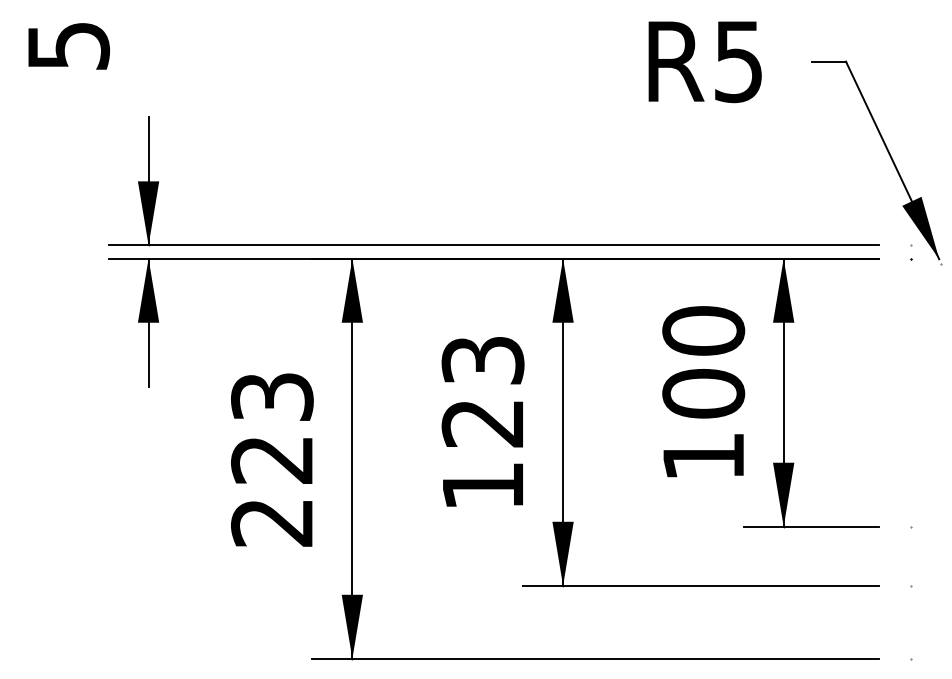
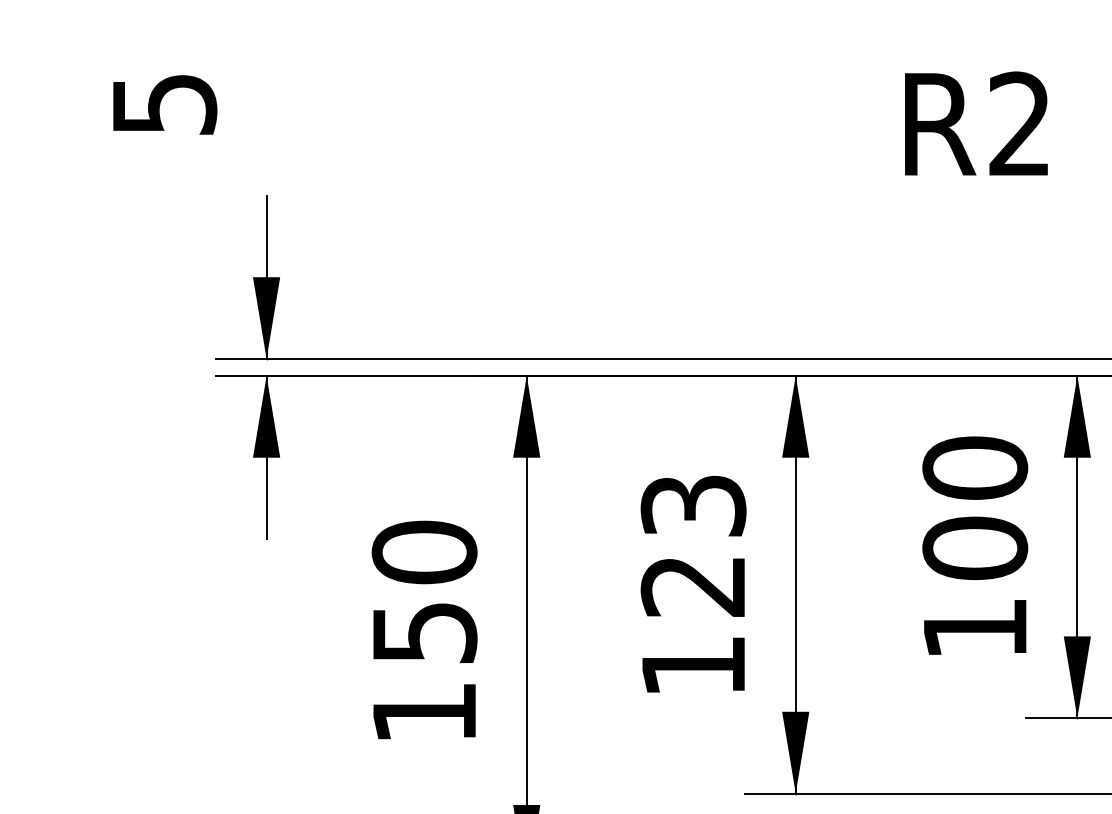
text: (737, 61) -> (1018, 124), R5 -> R2
text: (272, 459) -> (424, 632), 223 -> 150

